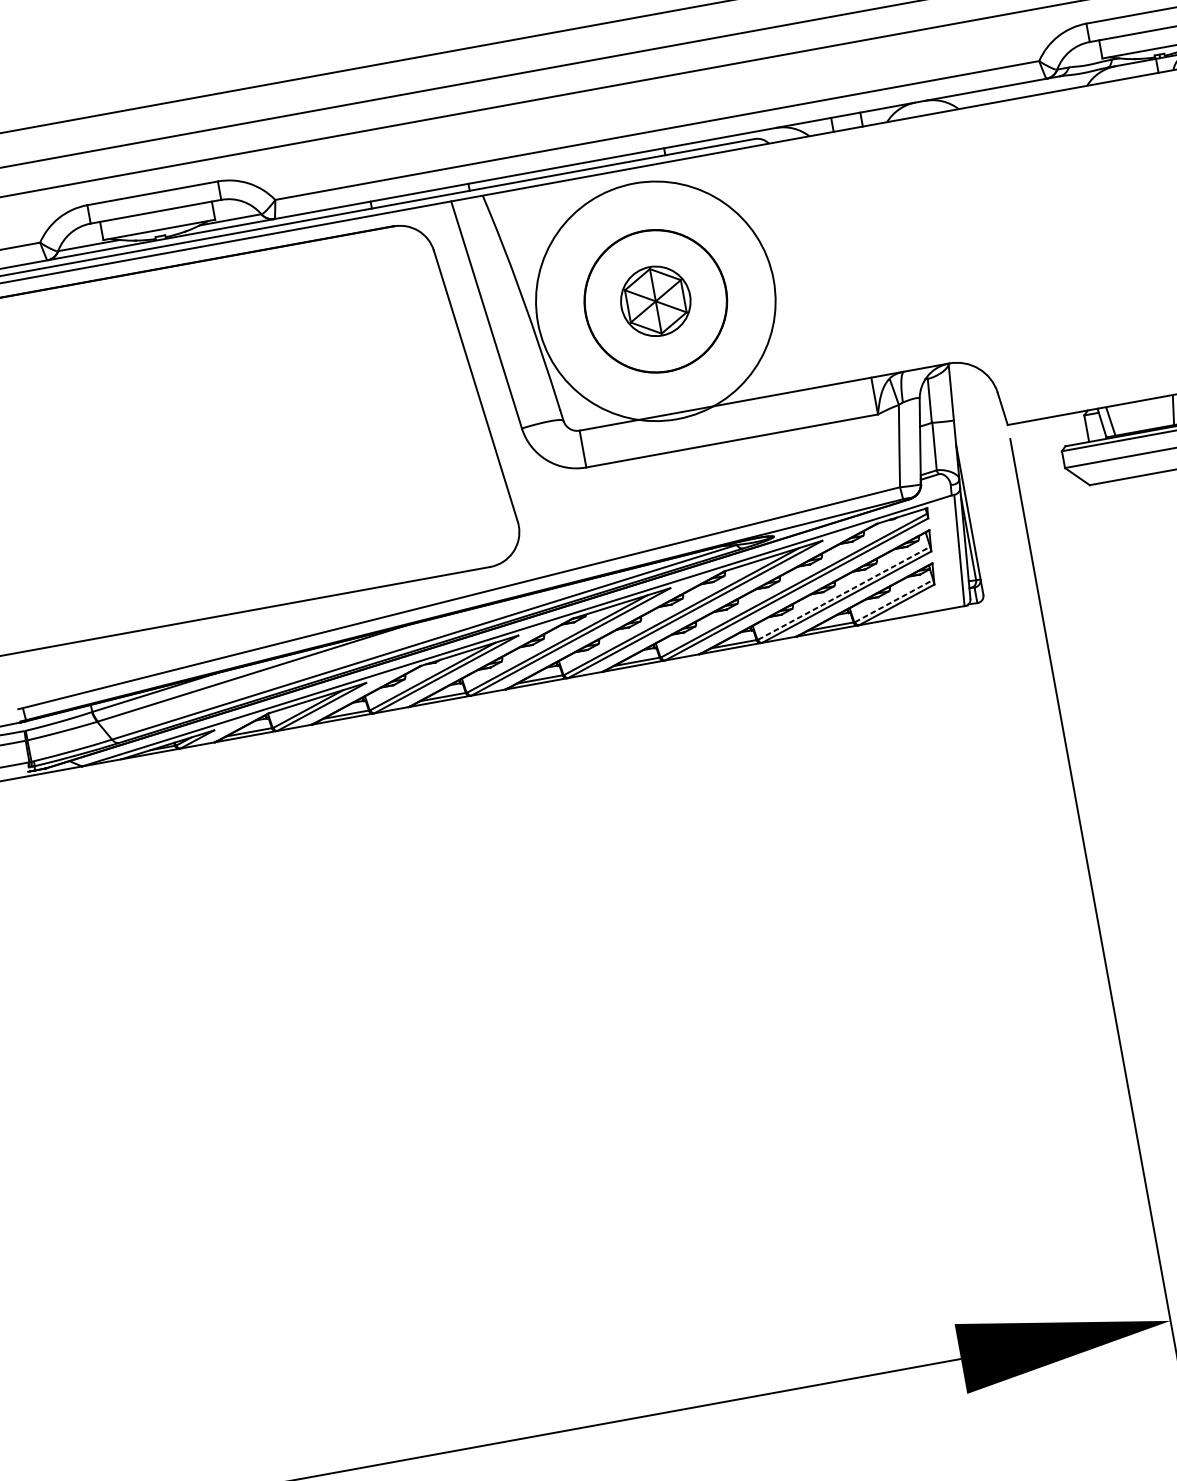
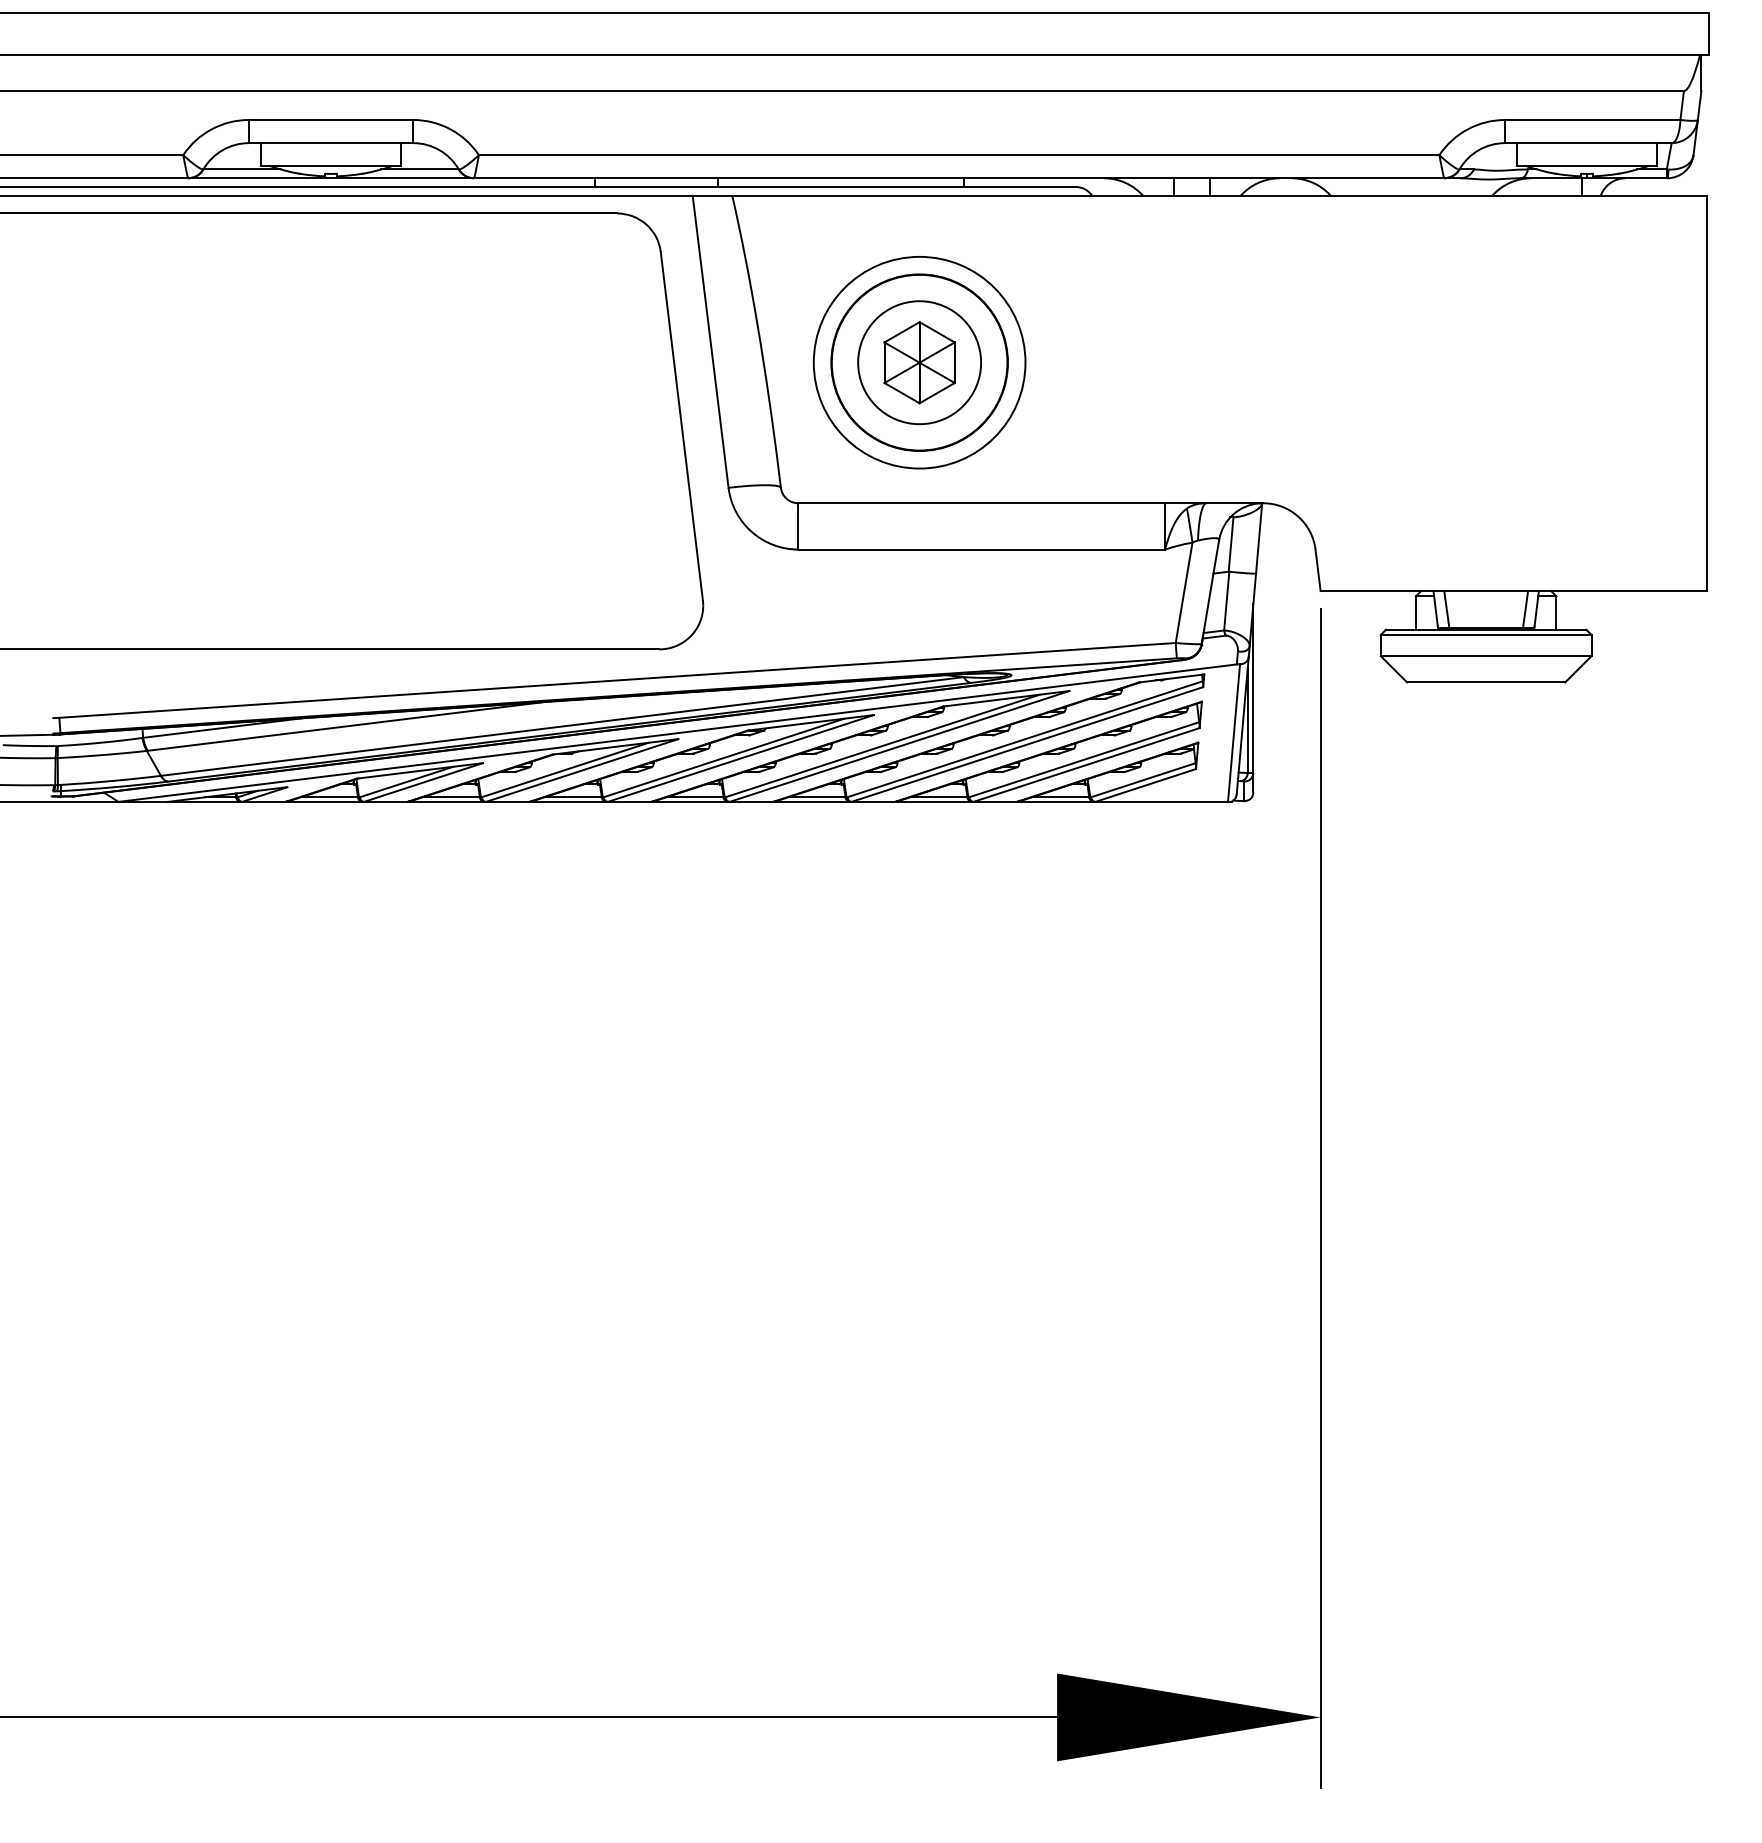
circle: (655, 301) -> (919, 362), size x0.71
circle: (655, 301) -> (919, 362), size x1.43
line: (844, 593) -> (1084, 759), dashed -> solid
line: (894, 601) -> (1143, 780), dashed -> solid

